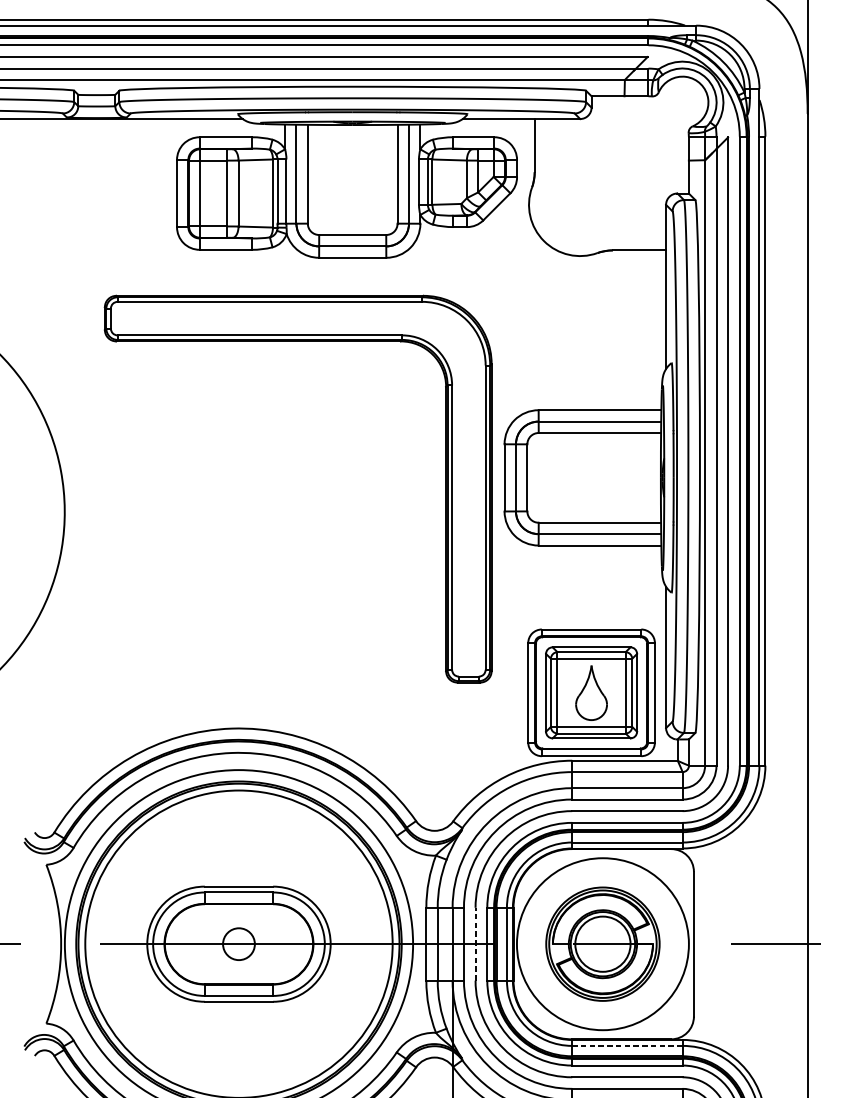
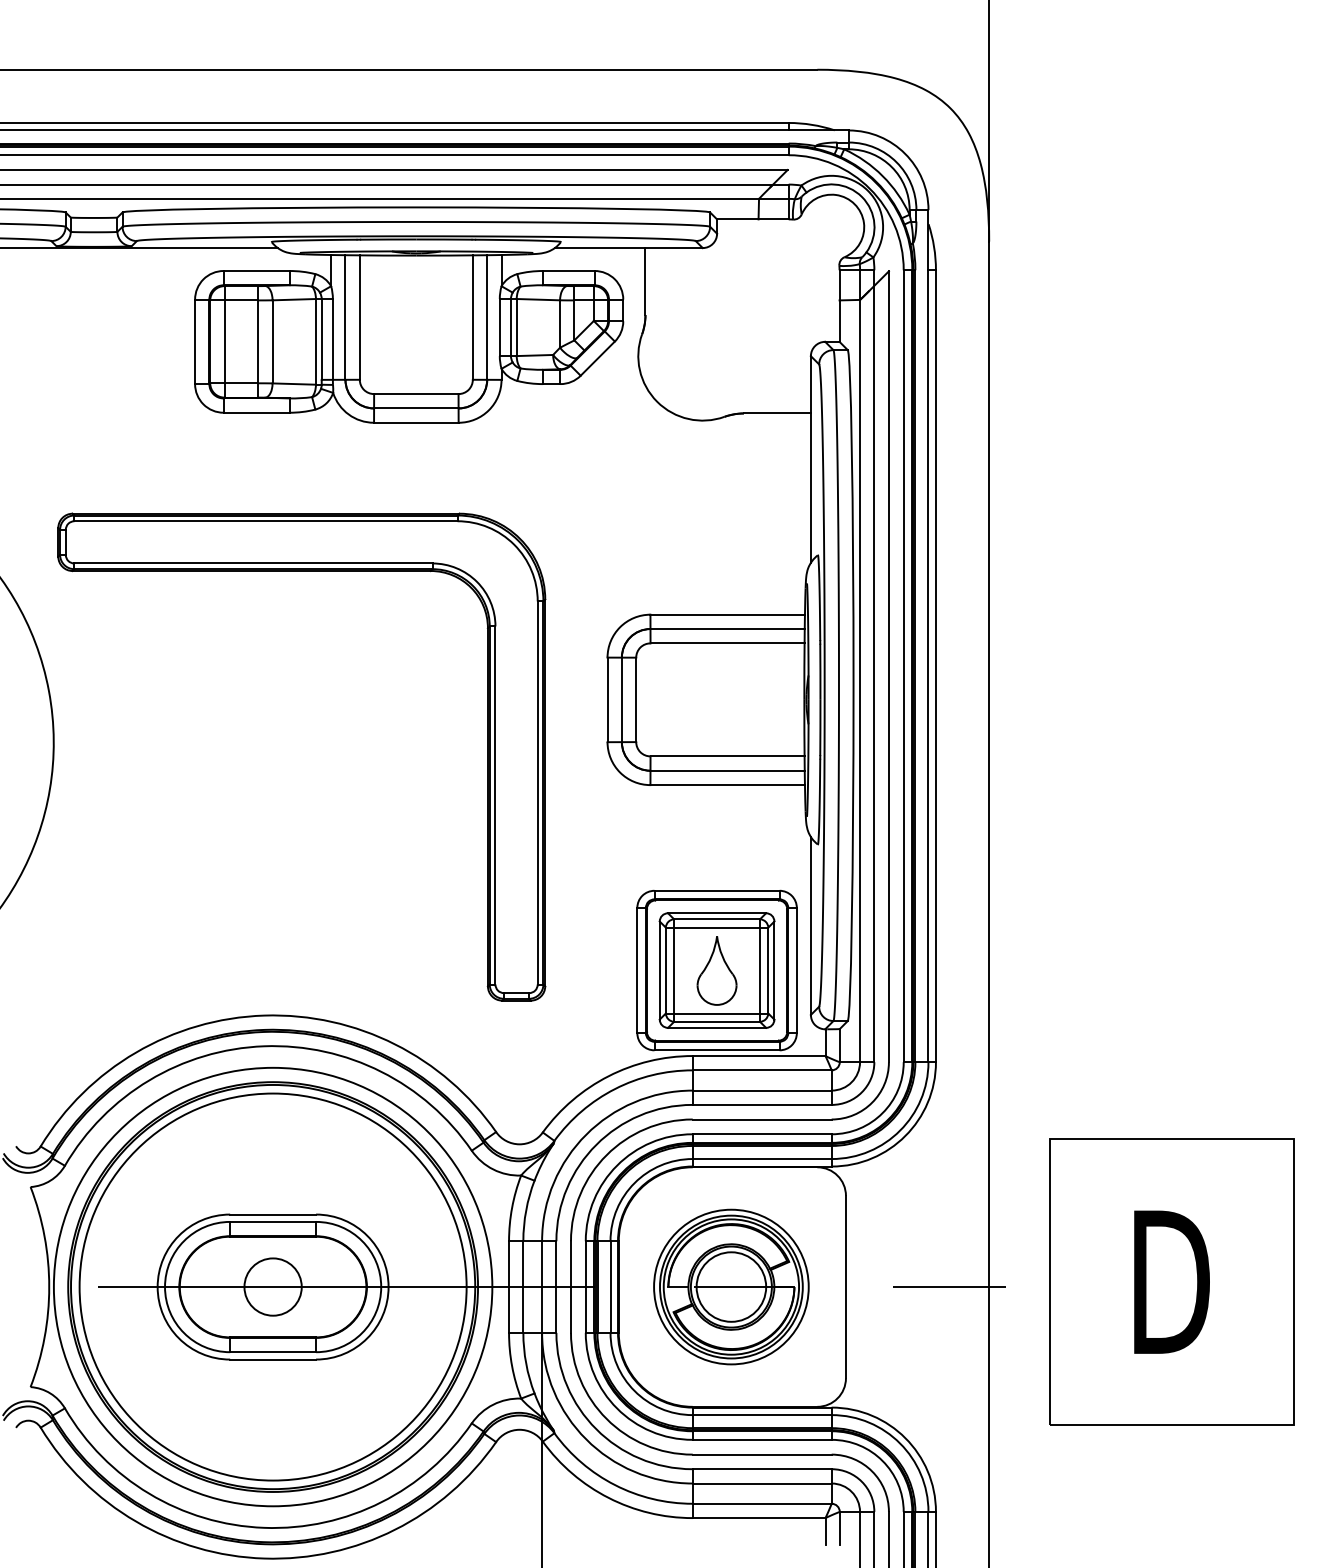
part: (298, 341) -> (301, 571), moved
circle: (238, 943) -> (272, 1286), size x1.43
circle: (603, 943) -> (731, 1286), size x0.71
line: (475, 944) -> (571, 1287), dashed -> solid
line: (626, 1046) -> (761, 1415), dashed -> solid

